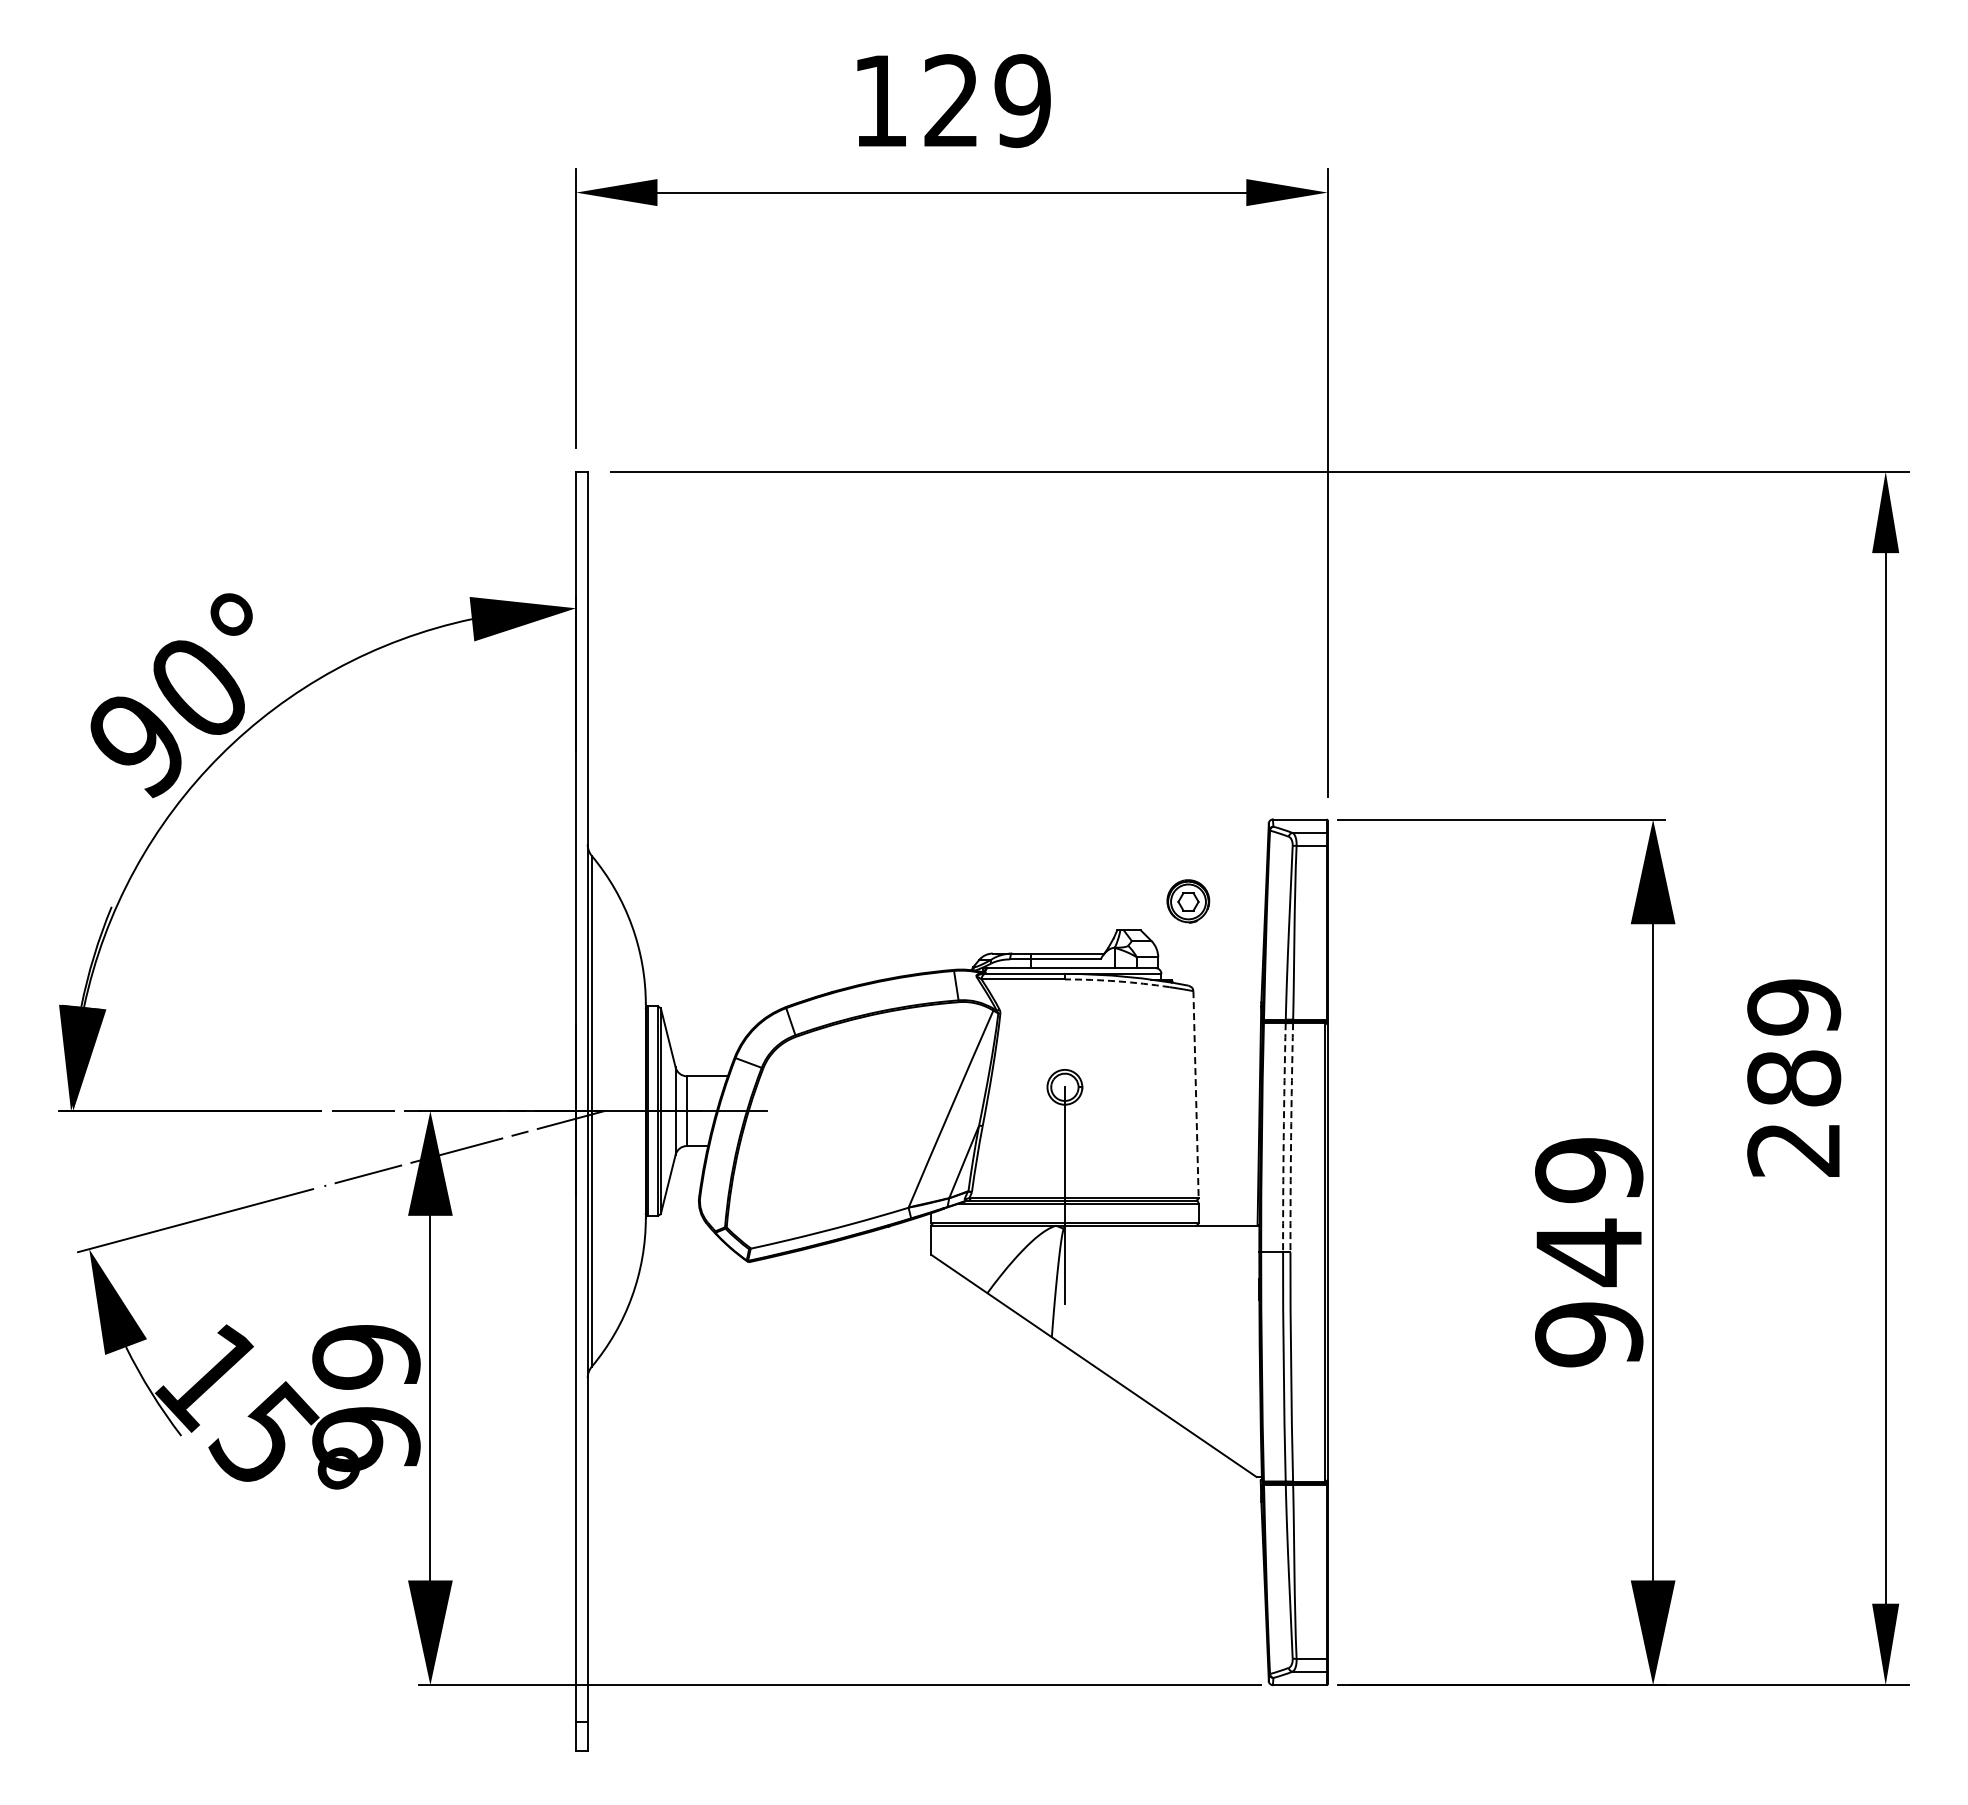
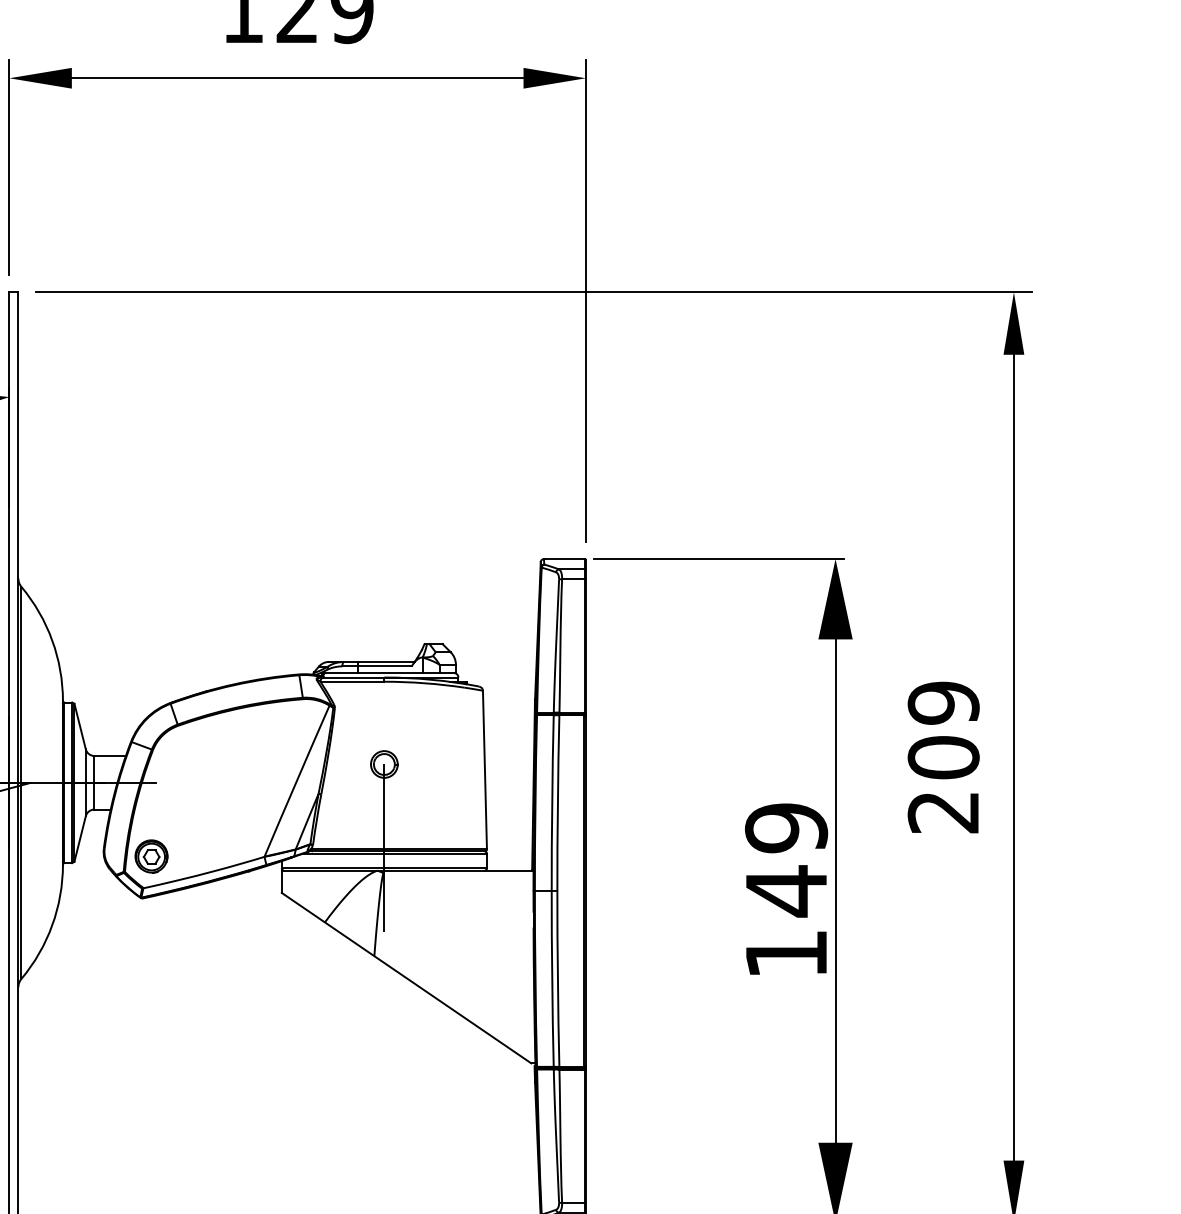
part: (1188, 901) -> (151, 856), moved
arc: (1117, 981) -> (424, 683), dashed -> solid
text: (1793, 1078) -> (943, 757), 289 -> 209
line: (1196, 1094) -> (485, 770), dashed -> solid
arc: (1283, 1137) -> (552, 802), dashed -> solid
arc: (1291, 1137) -> (558, 802), dashed -> solid
text: (1589, 1334) -> (786, 954), 949 -> 149

